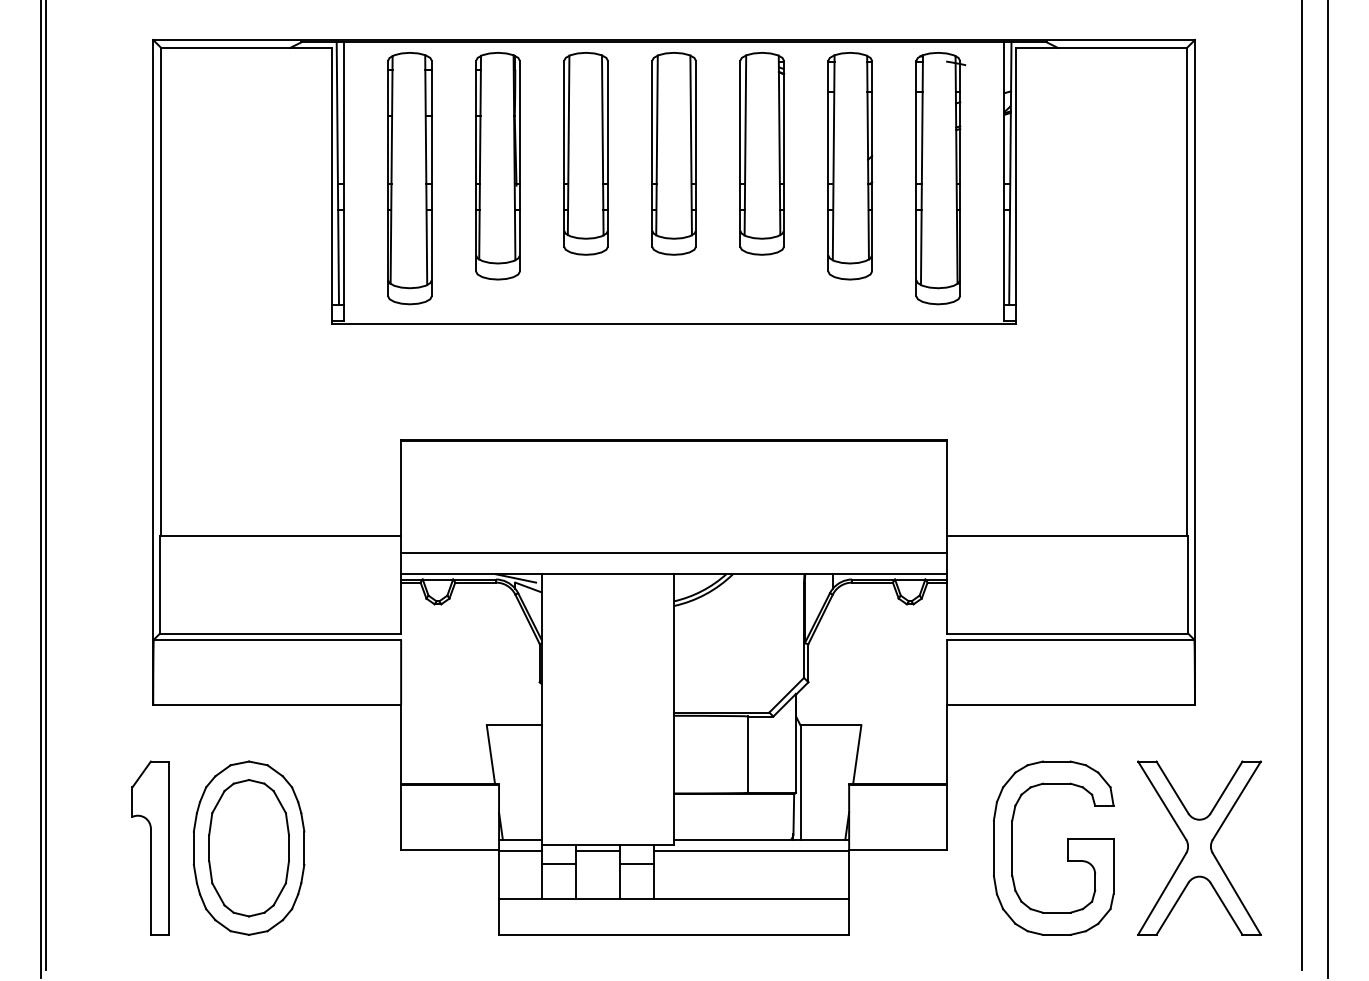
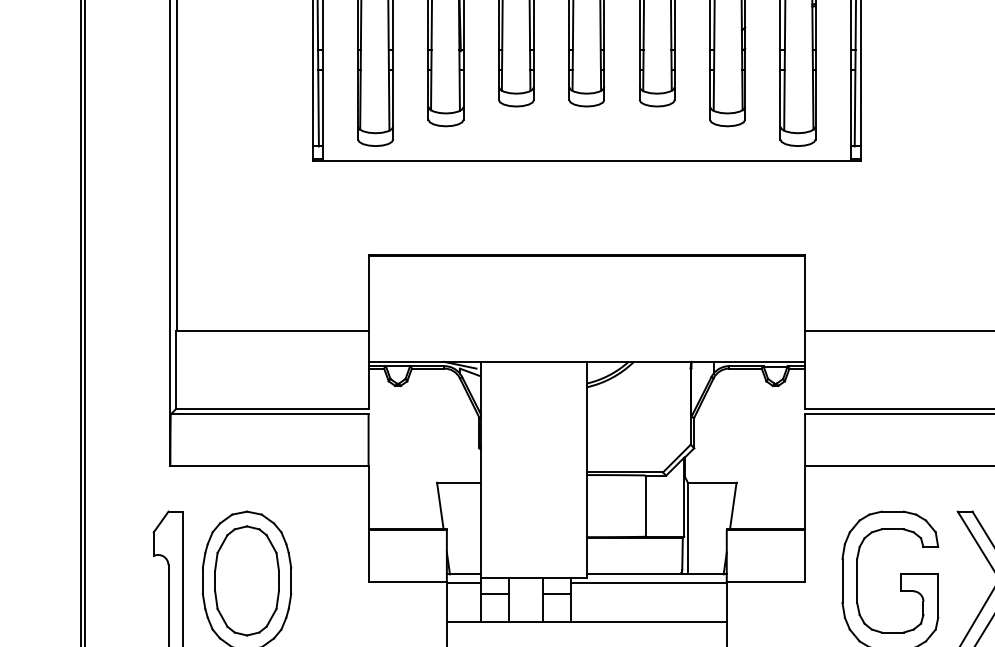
line: (674, 553) -> (587, 345), removed
line: (597, 851) -> (525, 583), removed

